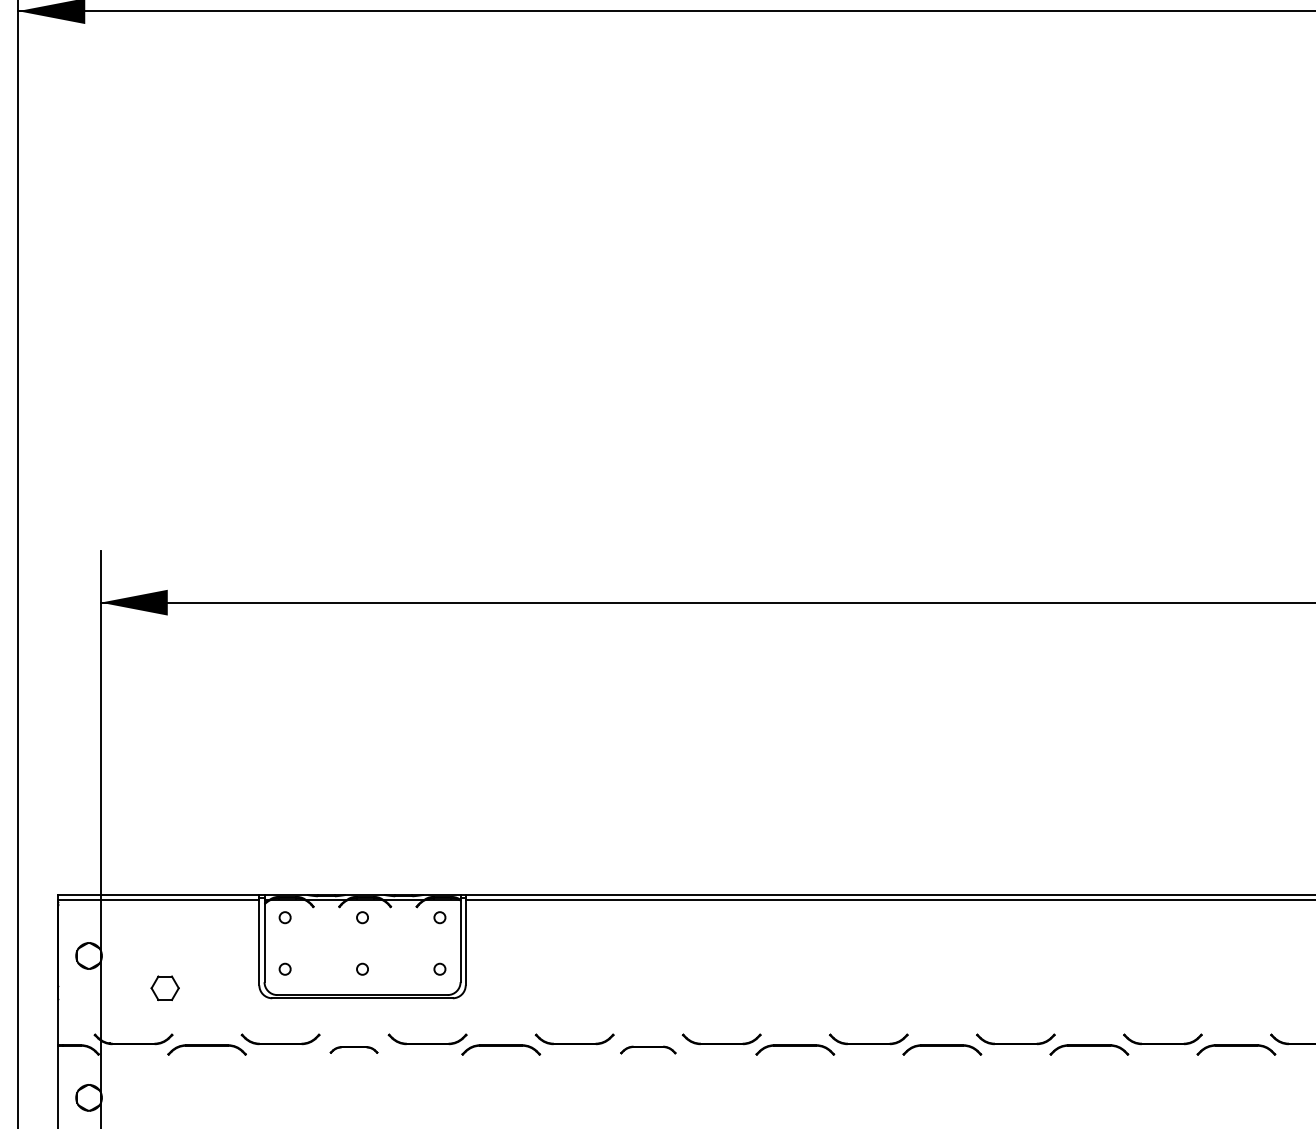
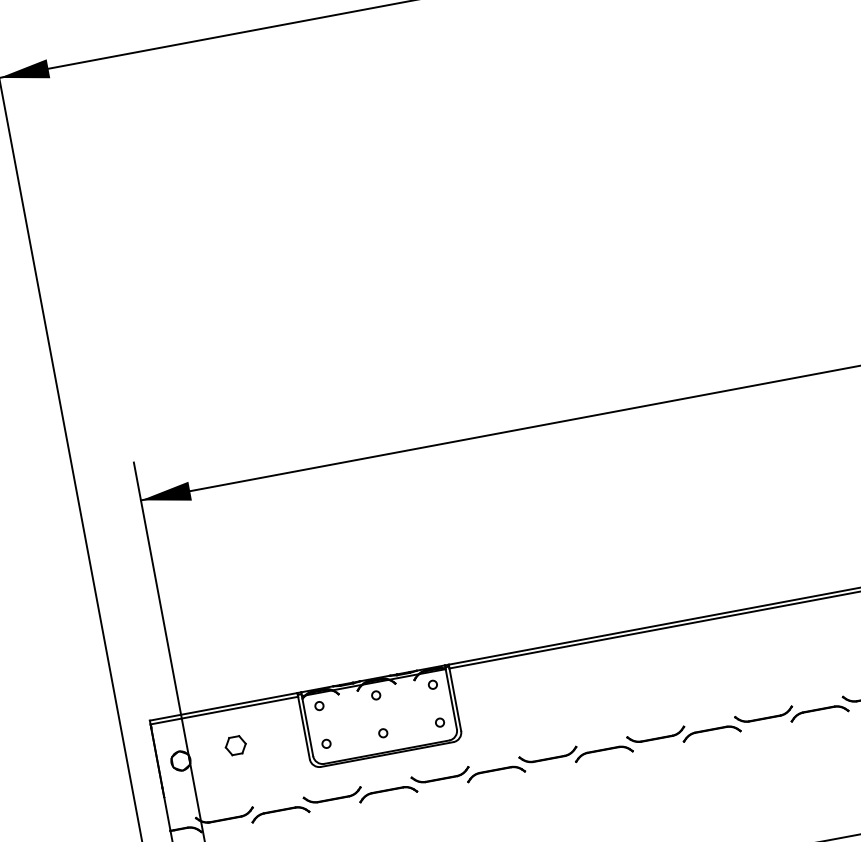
part: (164, 987) -> (235, 745), moved
part: (353, 1049) -> (387, 793), size x1.67
part: (648, 1049) -> (603, 752), size x1.43

